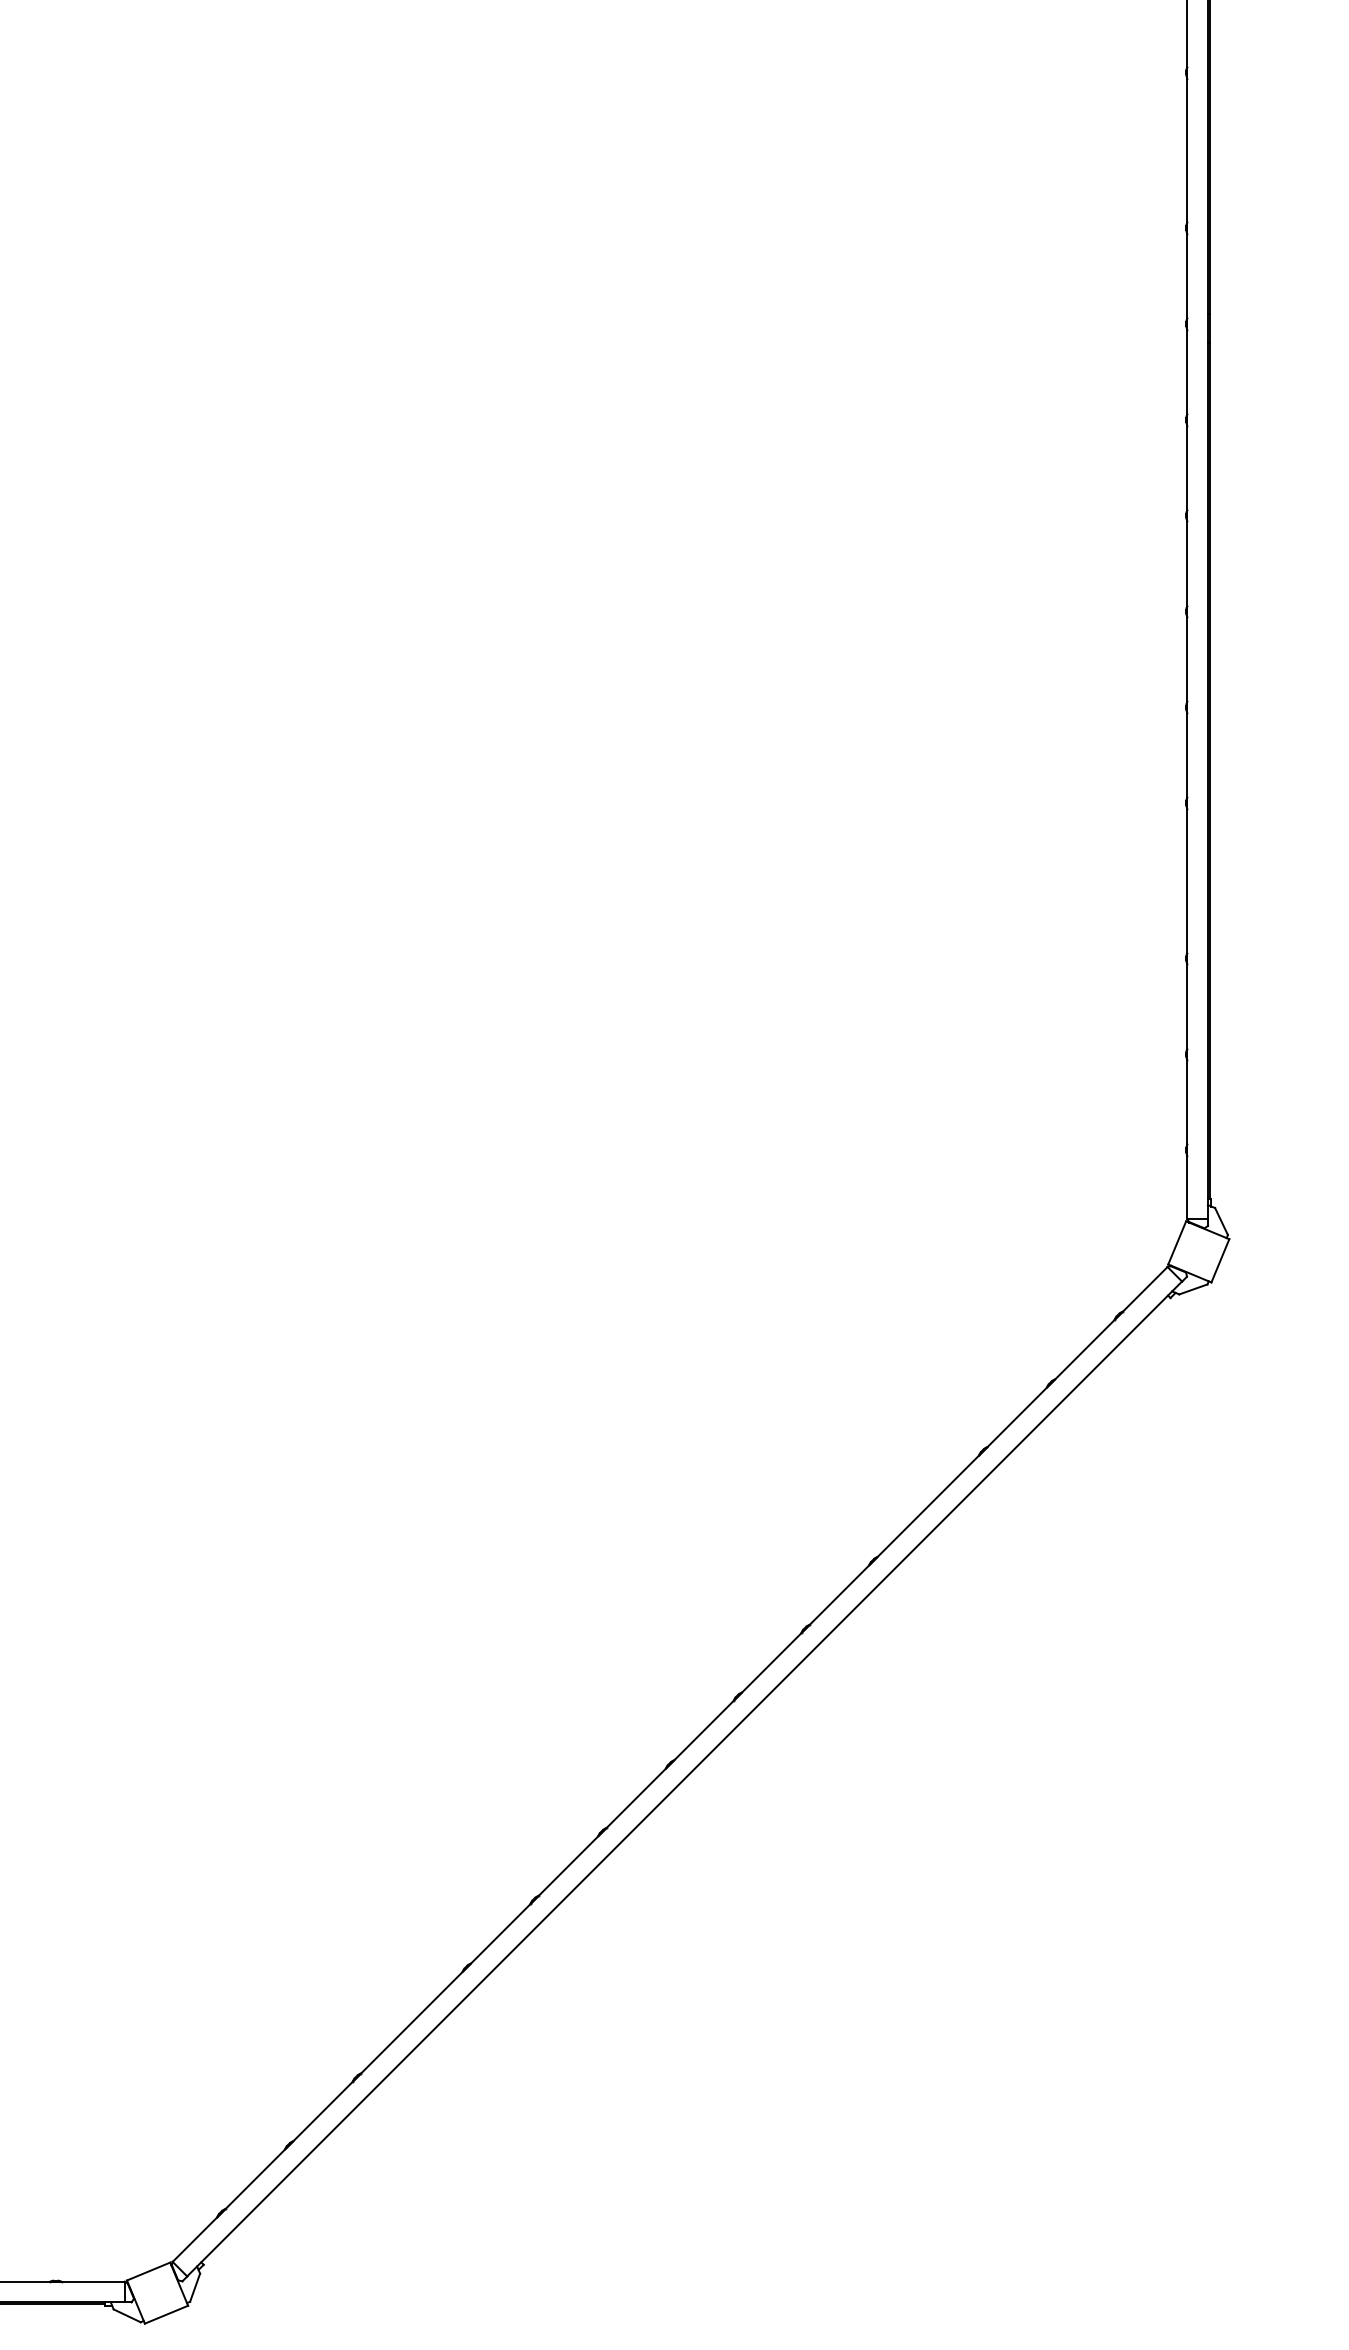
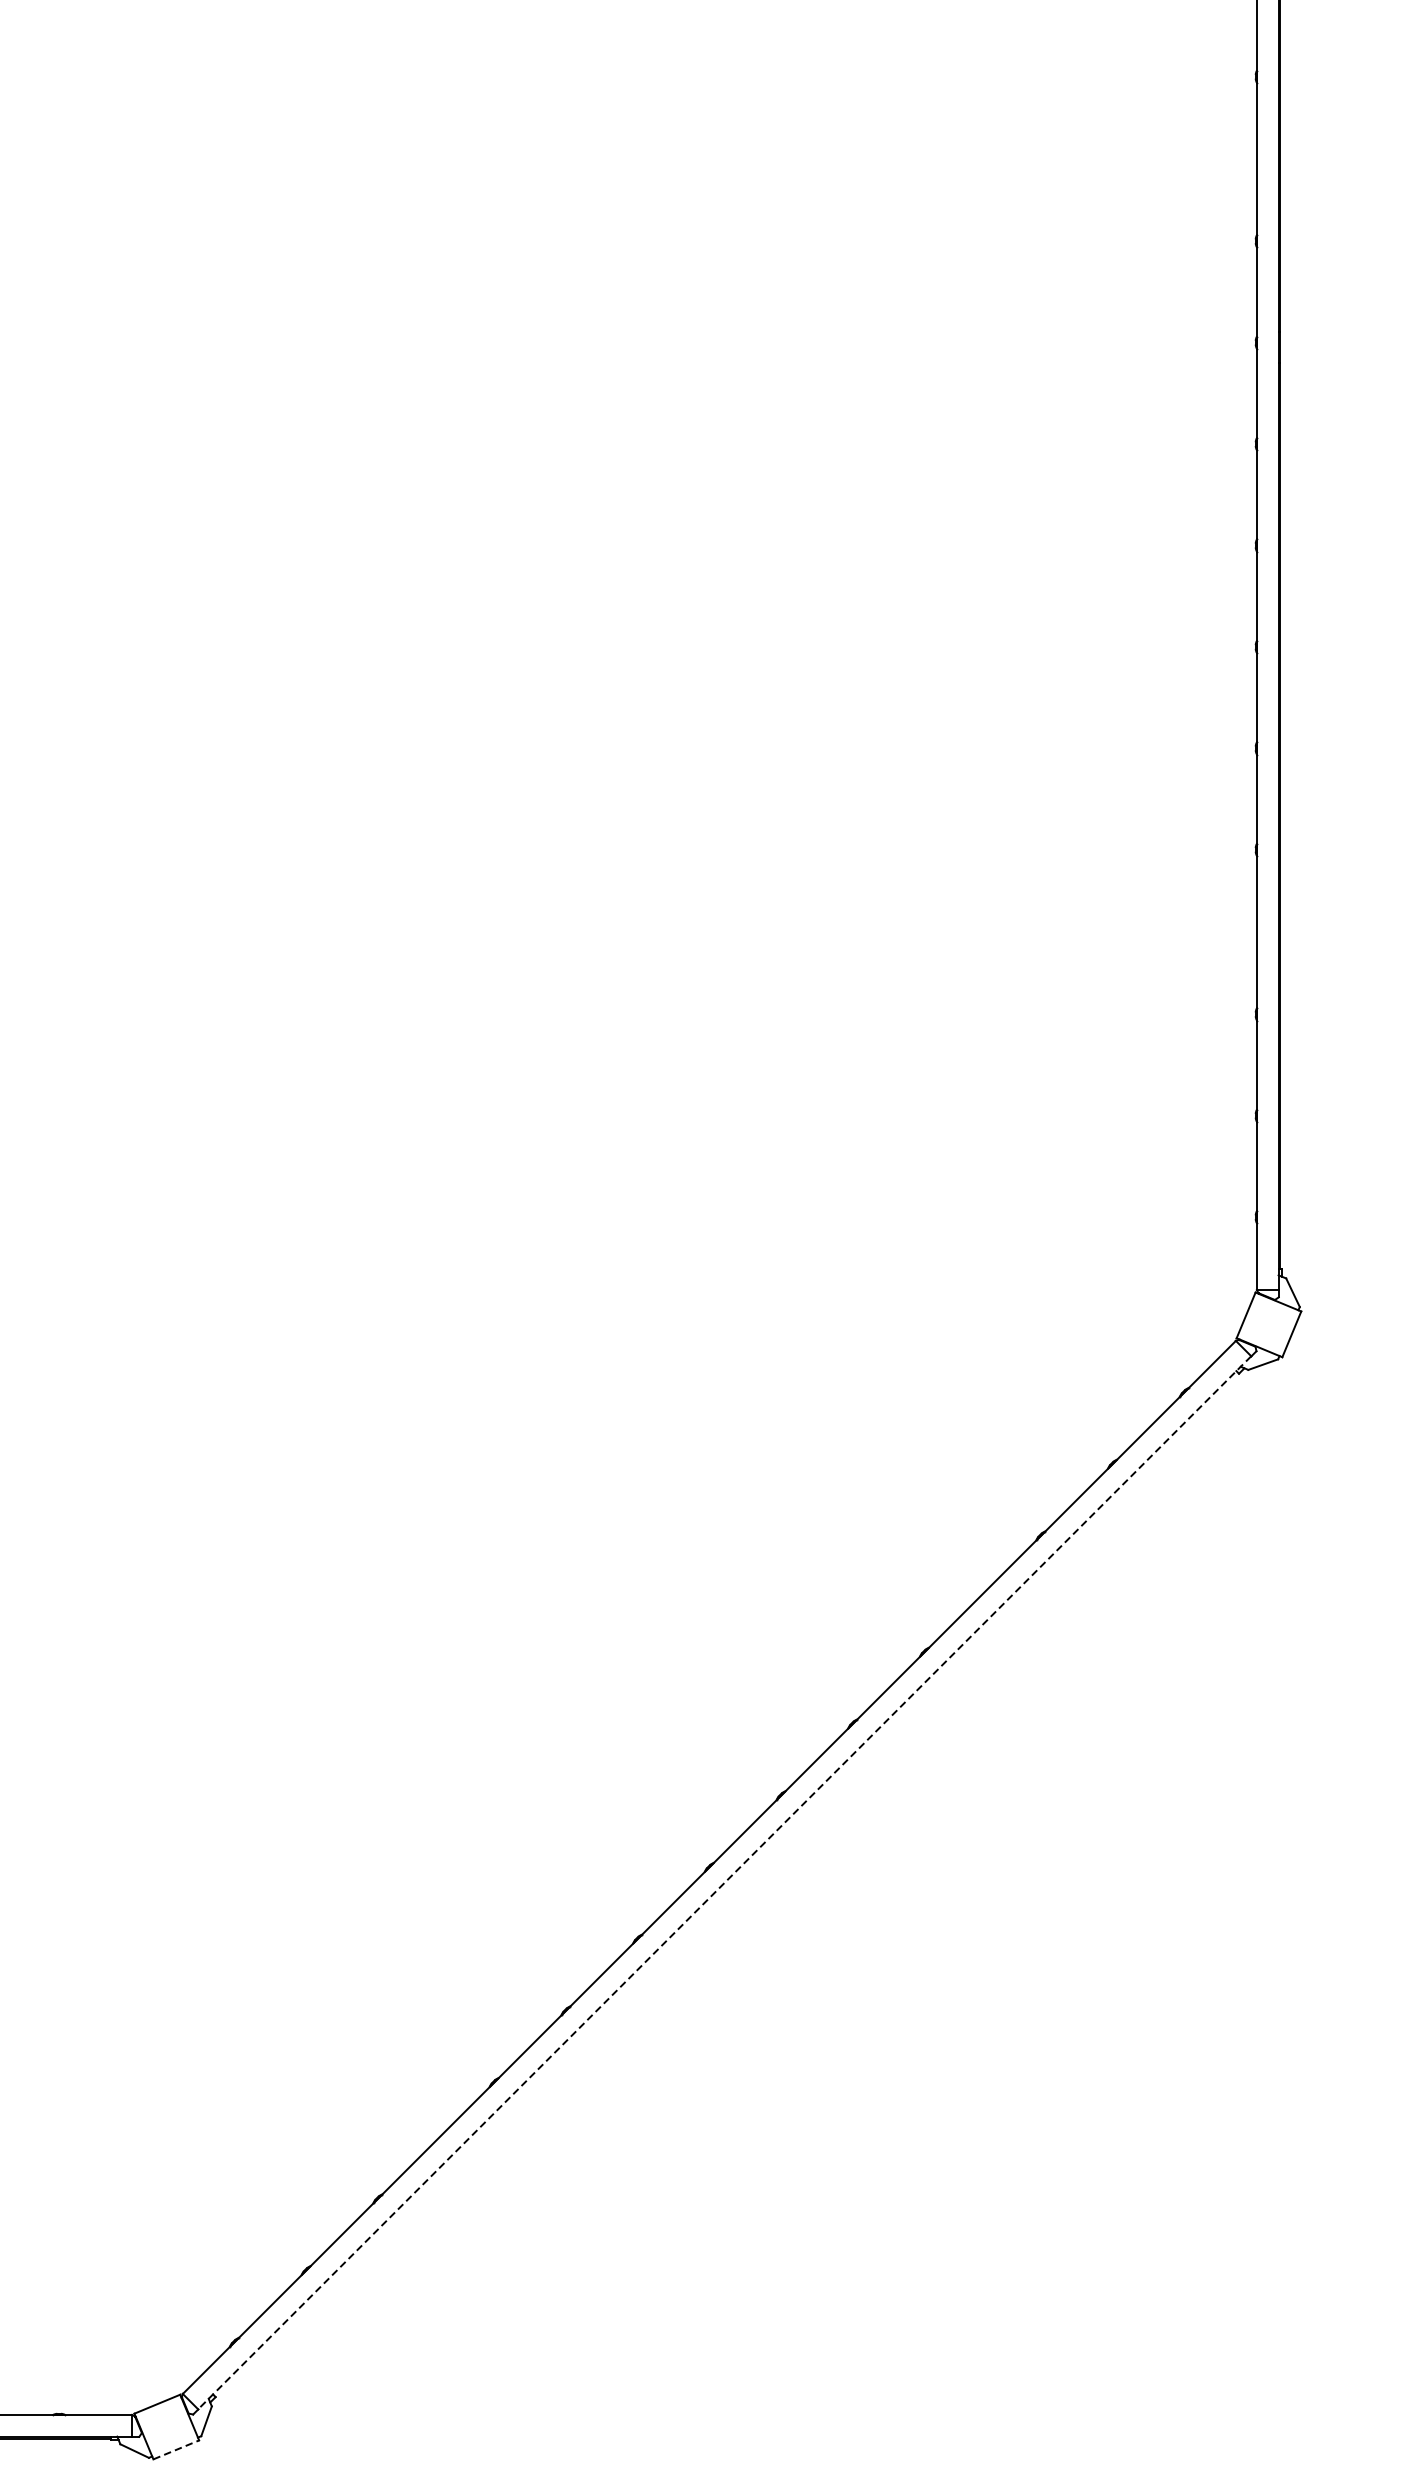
line: (684, 1779) -> (724, 1883), solid -> dashed
line: (166, 2314) -> (176, 2449), solid -> dashed

